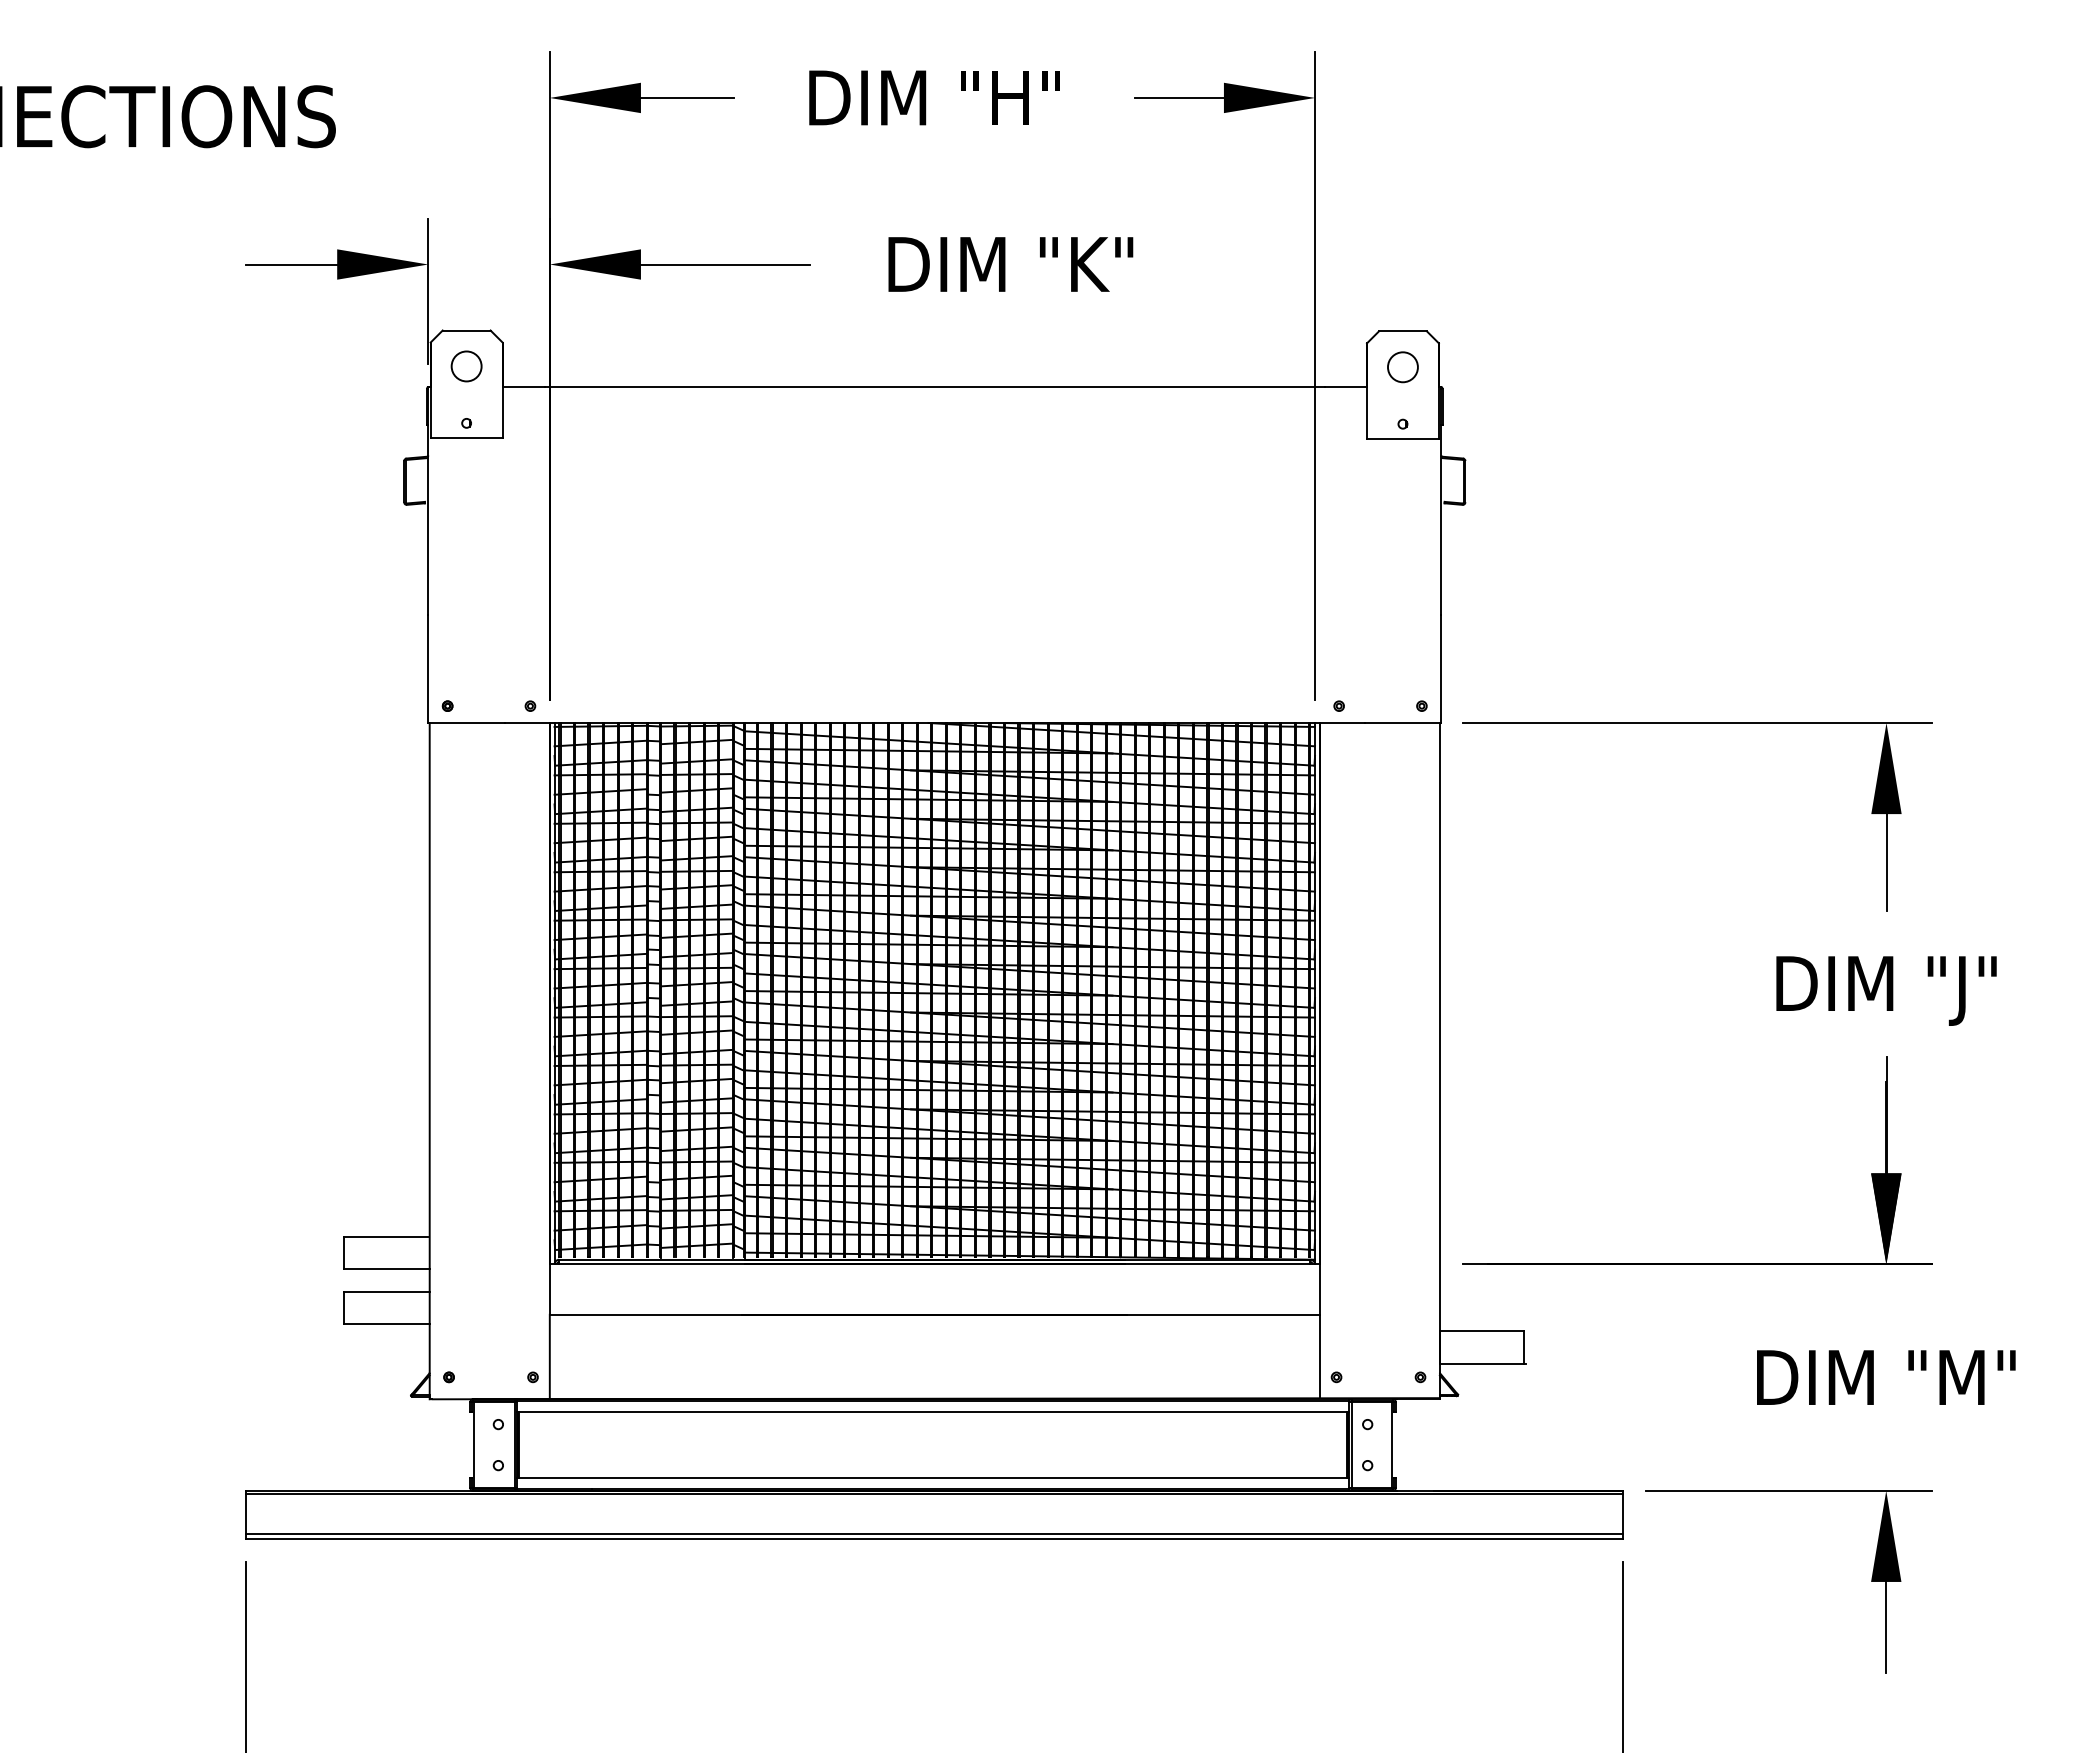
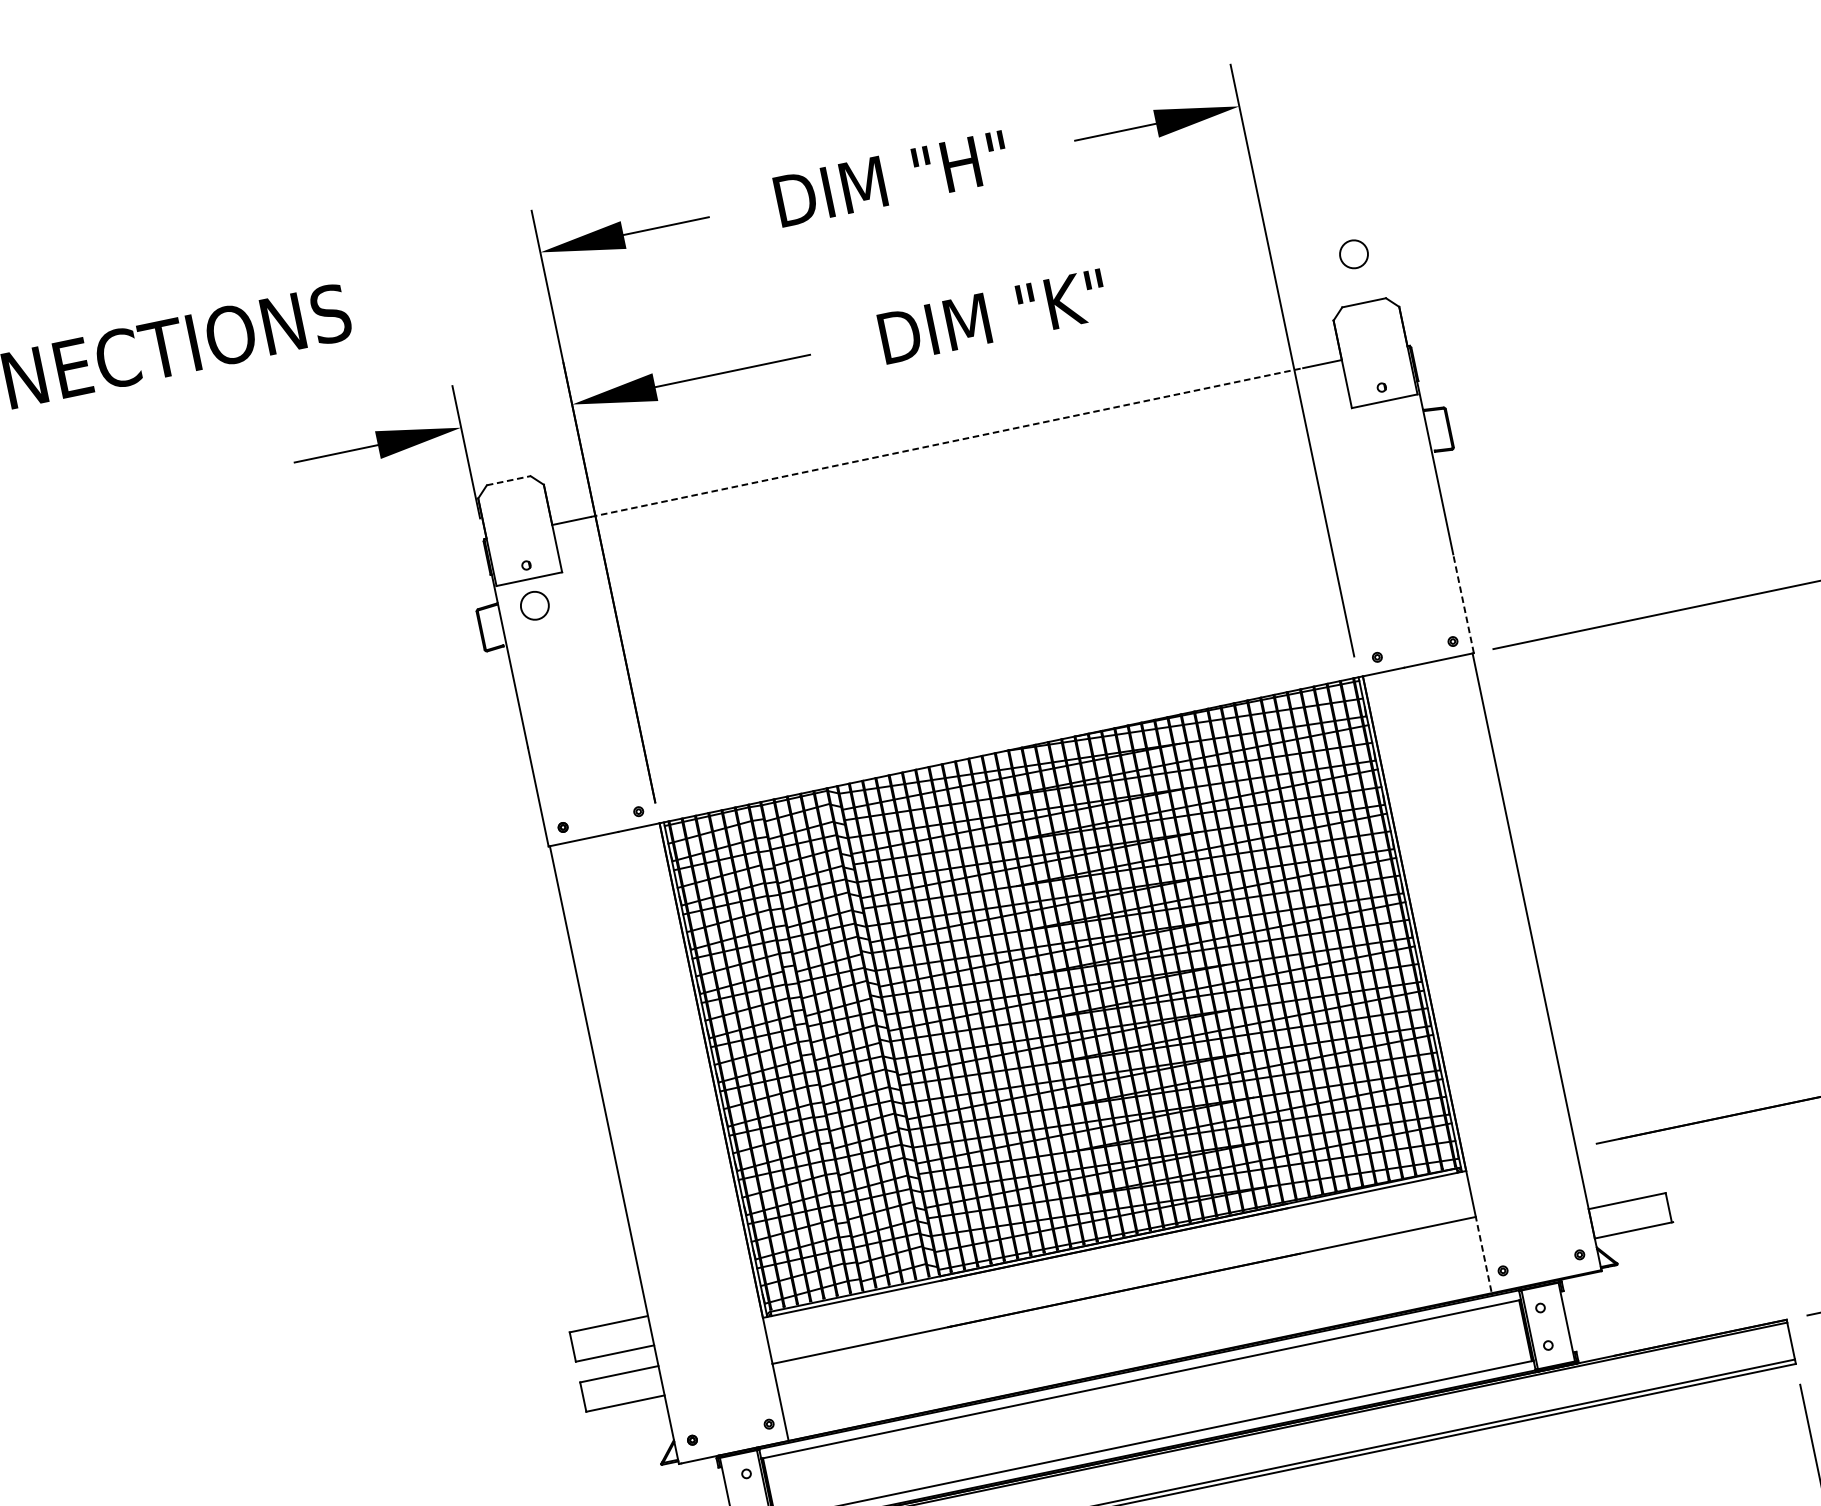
line: (466, 330) -> (508, 480), solid -> dashed
circle: (466, 366) -> (534, 605), moved
circle: (1402, 367) -> (1353, 254), moved
line: (934, 386) -> (946, 442), solid -> dashed
line: (1441, 668) -> (1463, 603), solid -> dashed
line: (1319, 1355) -> (1483, 1254), solid -> dashed

